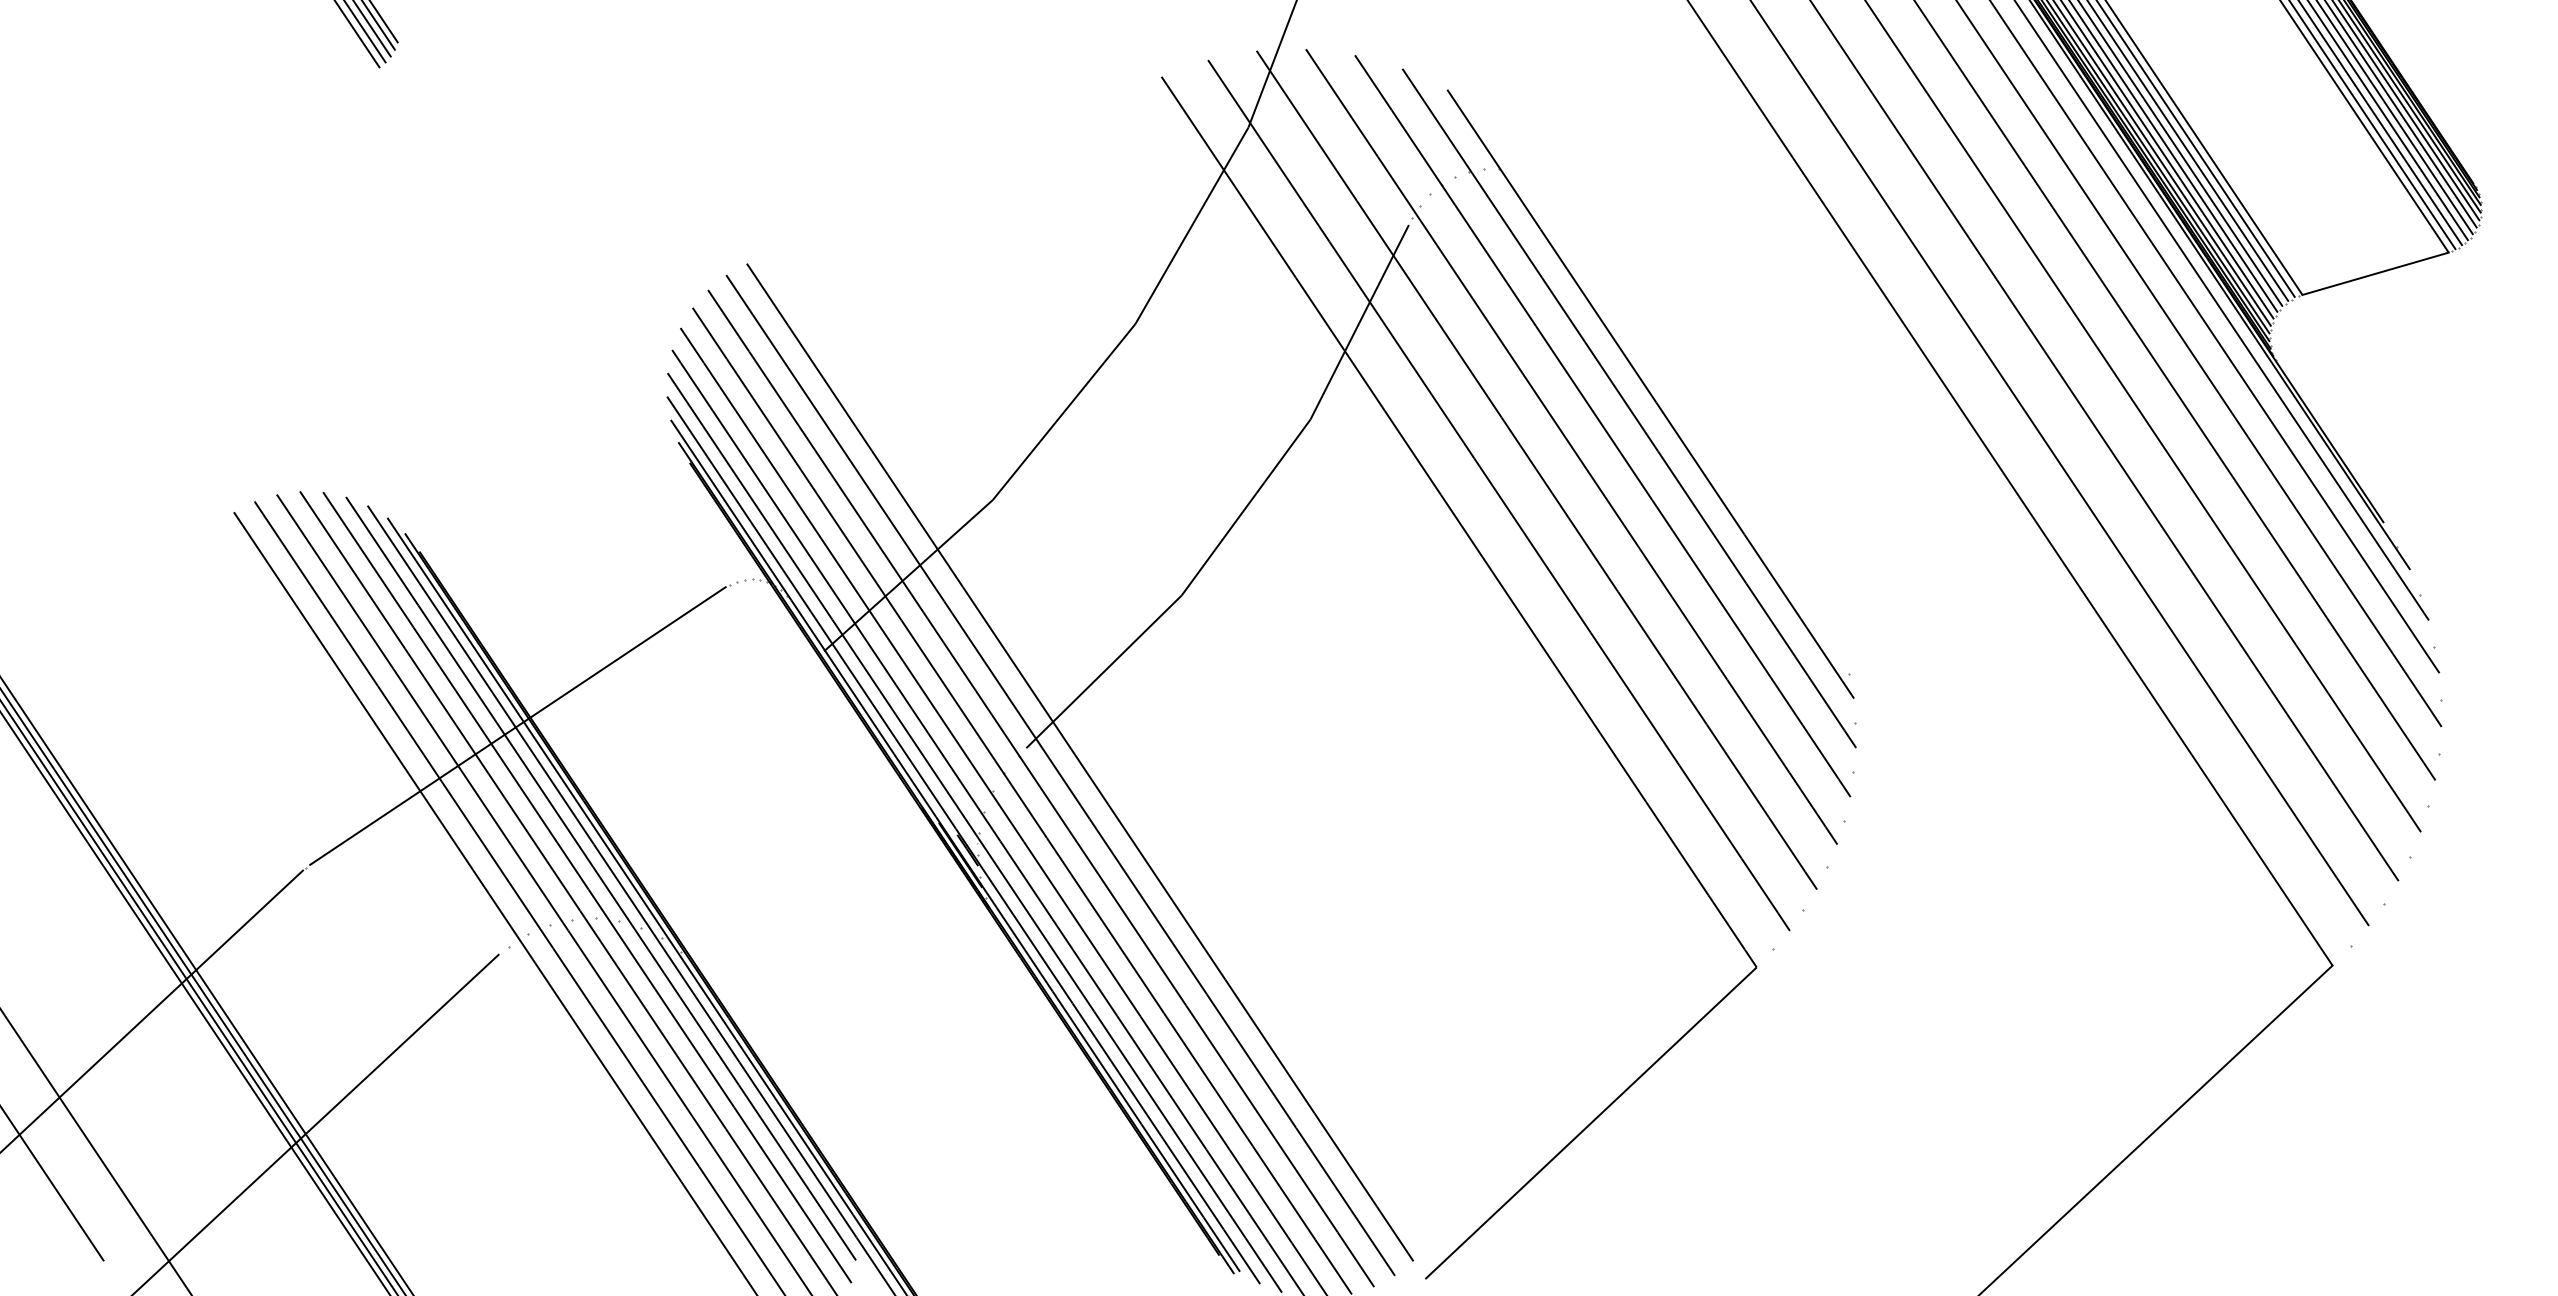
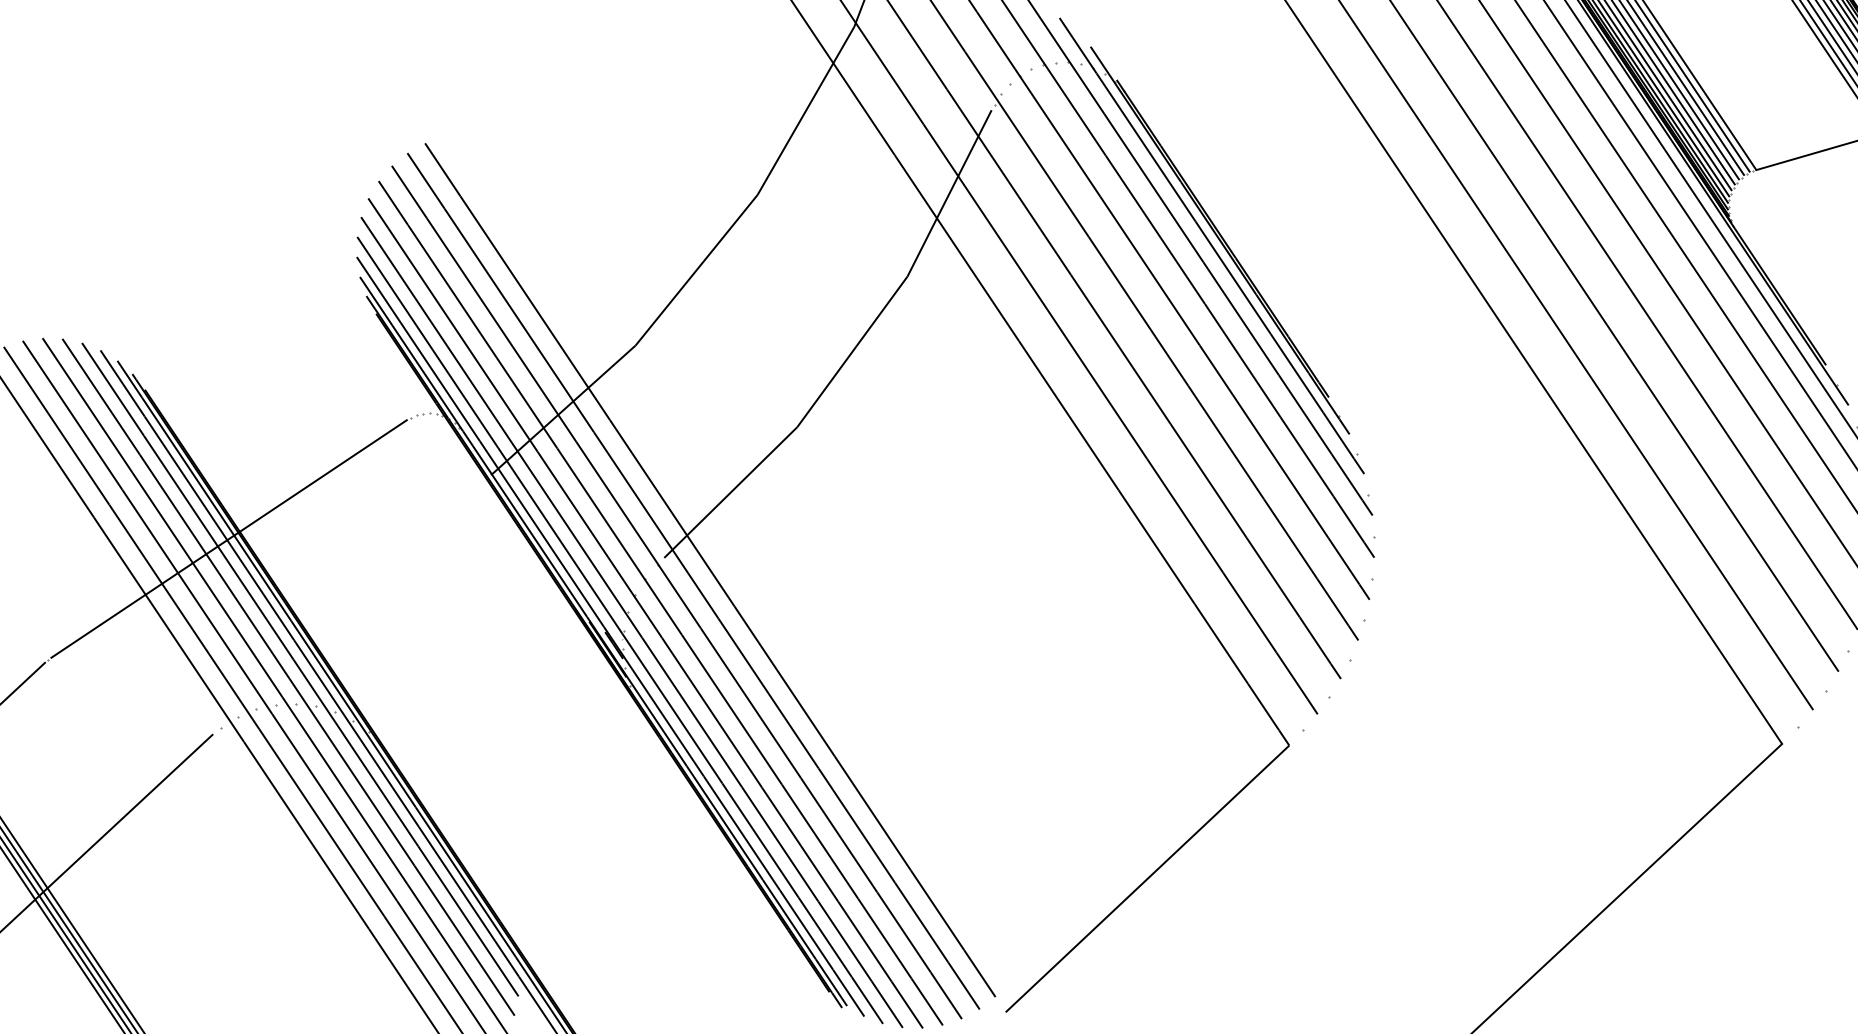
part: (1665, 383) -> (1211, 245), added

